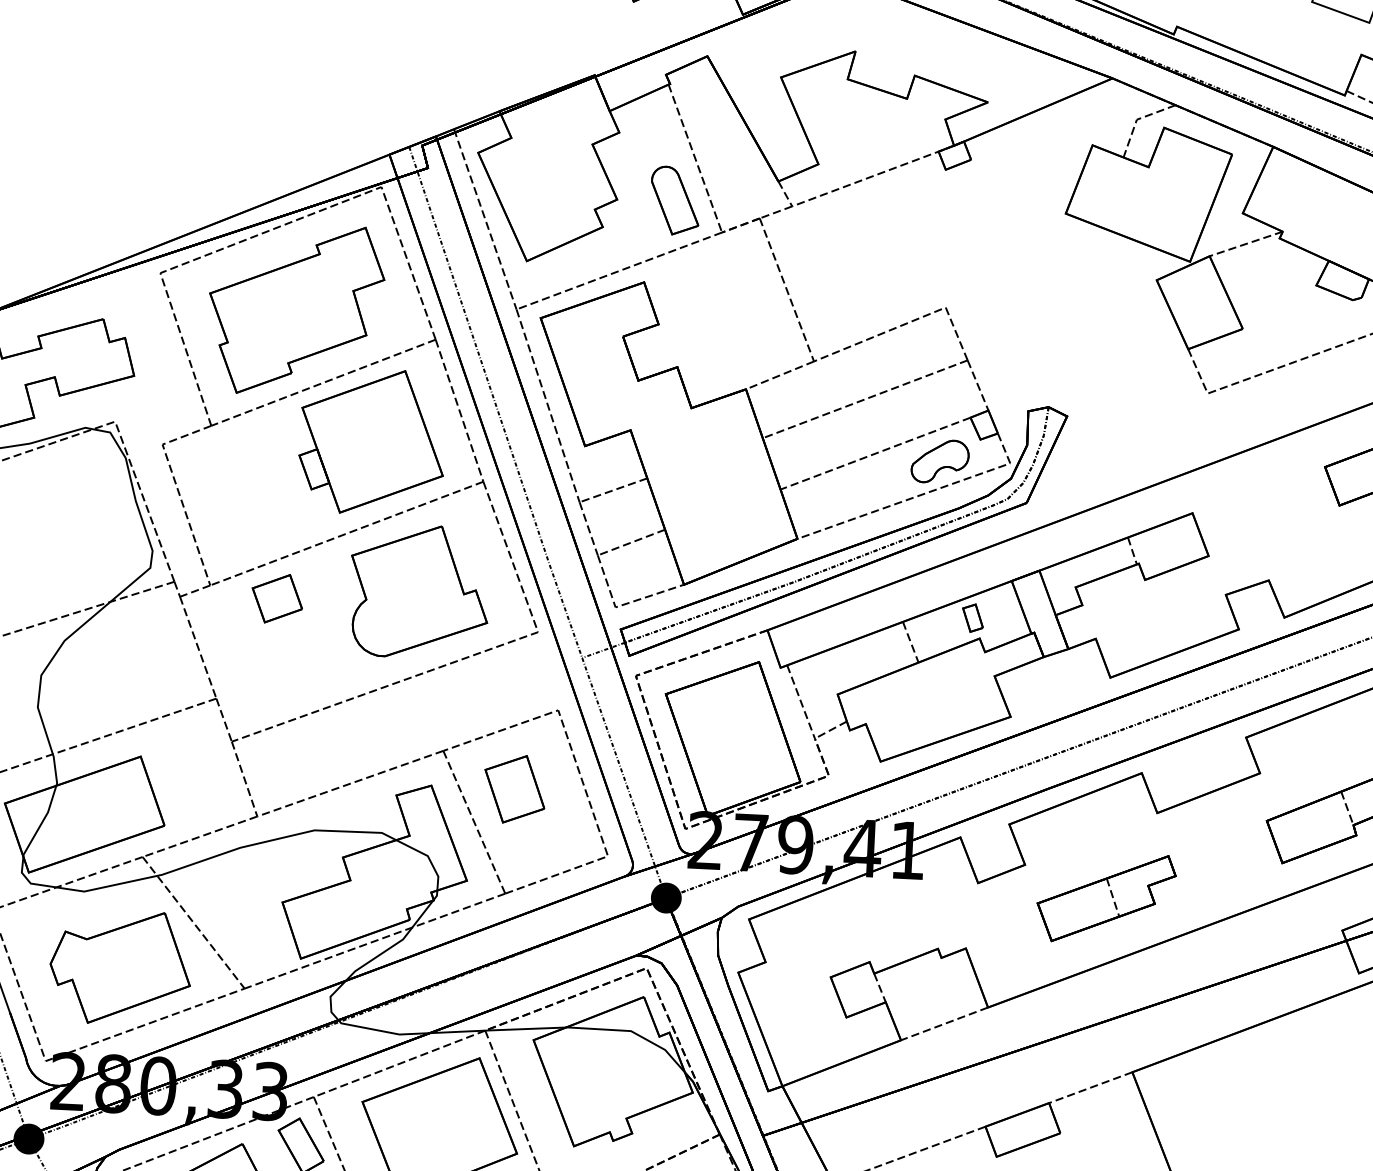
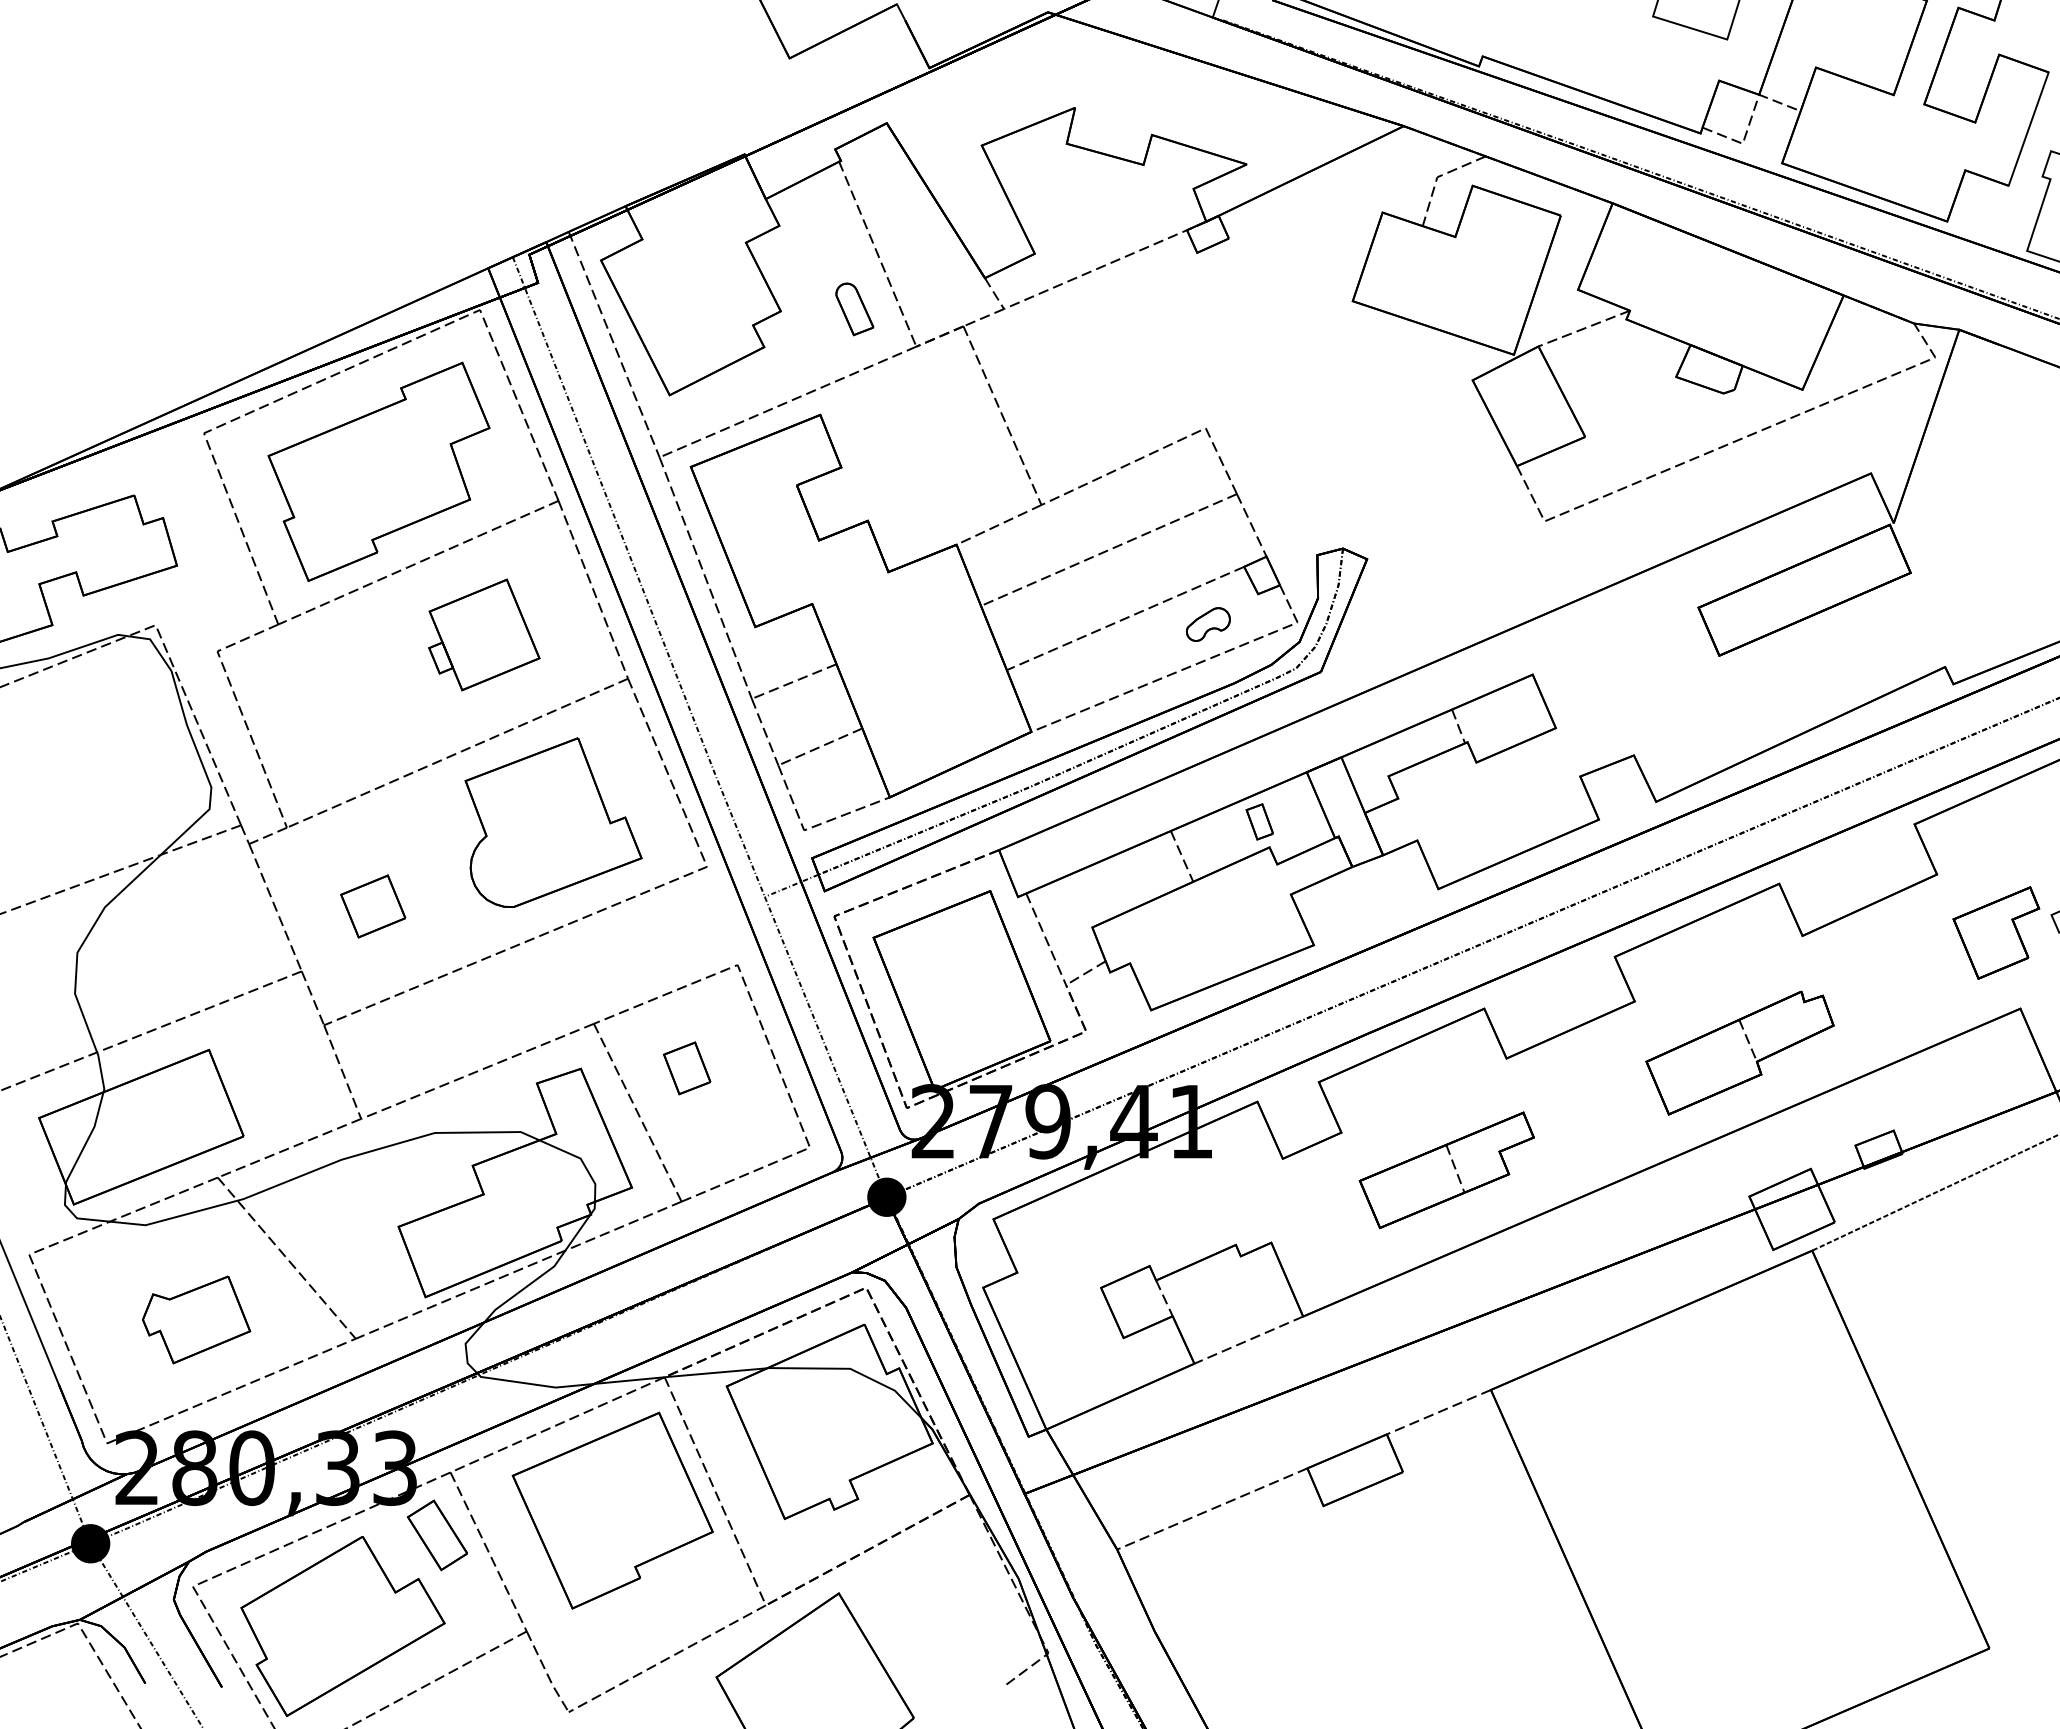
part: (674, 201) -> (854, 309), size x0.6
part: (372, 441) -> (484, 634), size x0.6
part: (940, 461) -> (1208, 624), size x0.6
part: (277, 598) -> (373, 906), moved
part: (514, 789) -> (686, 1068), size x0.6
part: (120, 967) -> (196, 1319), size x0.6

